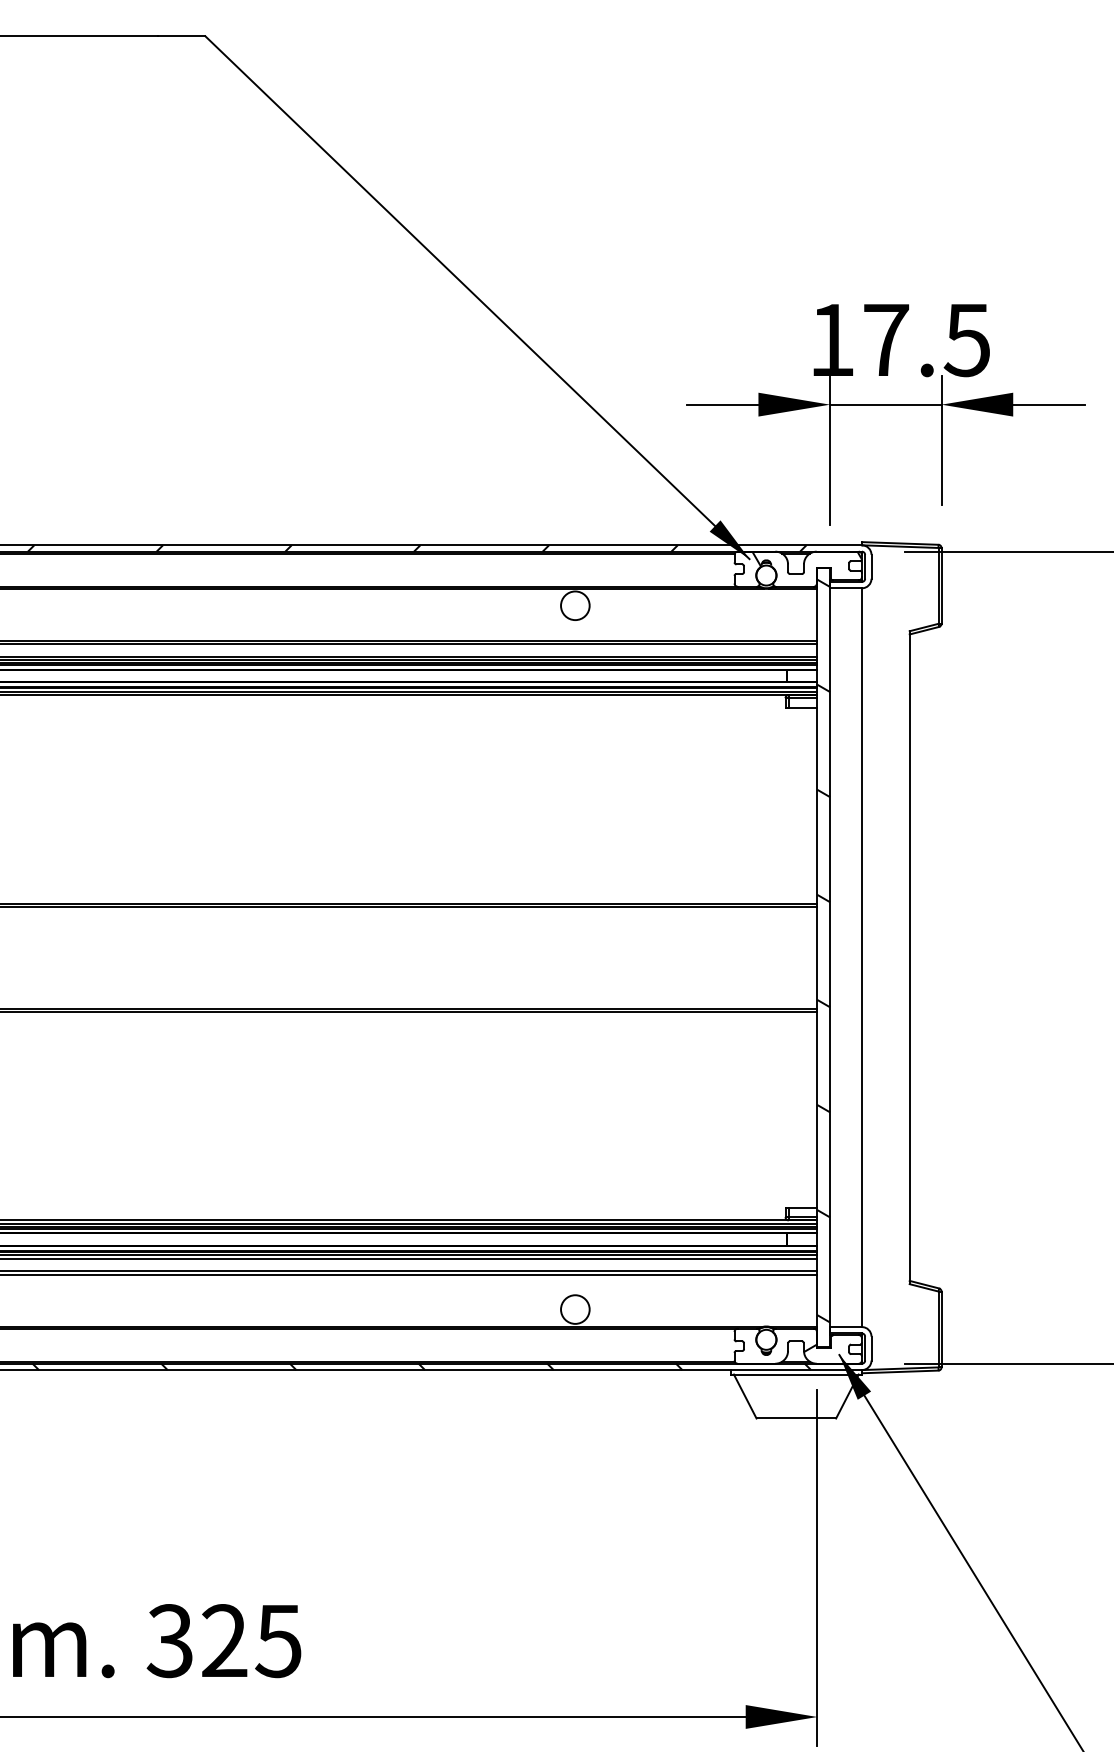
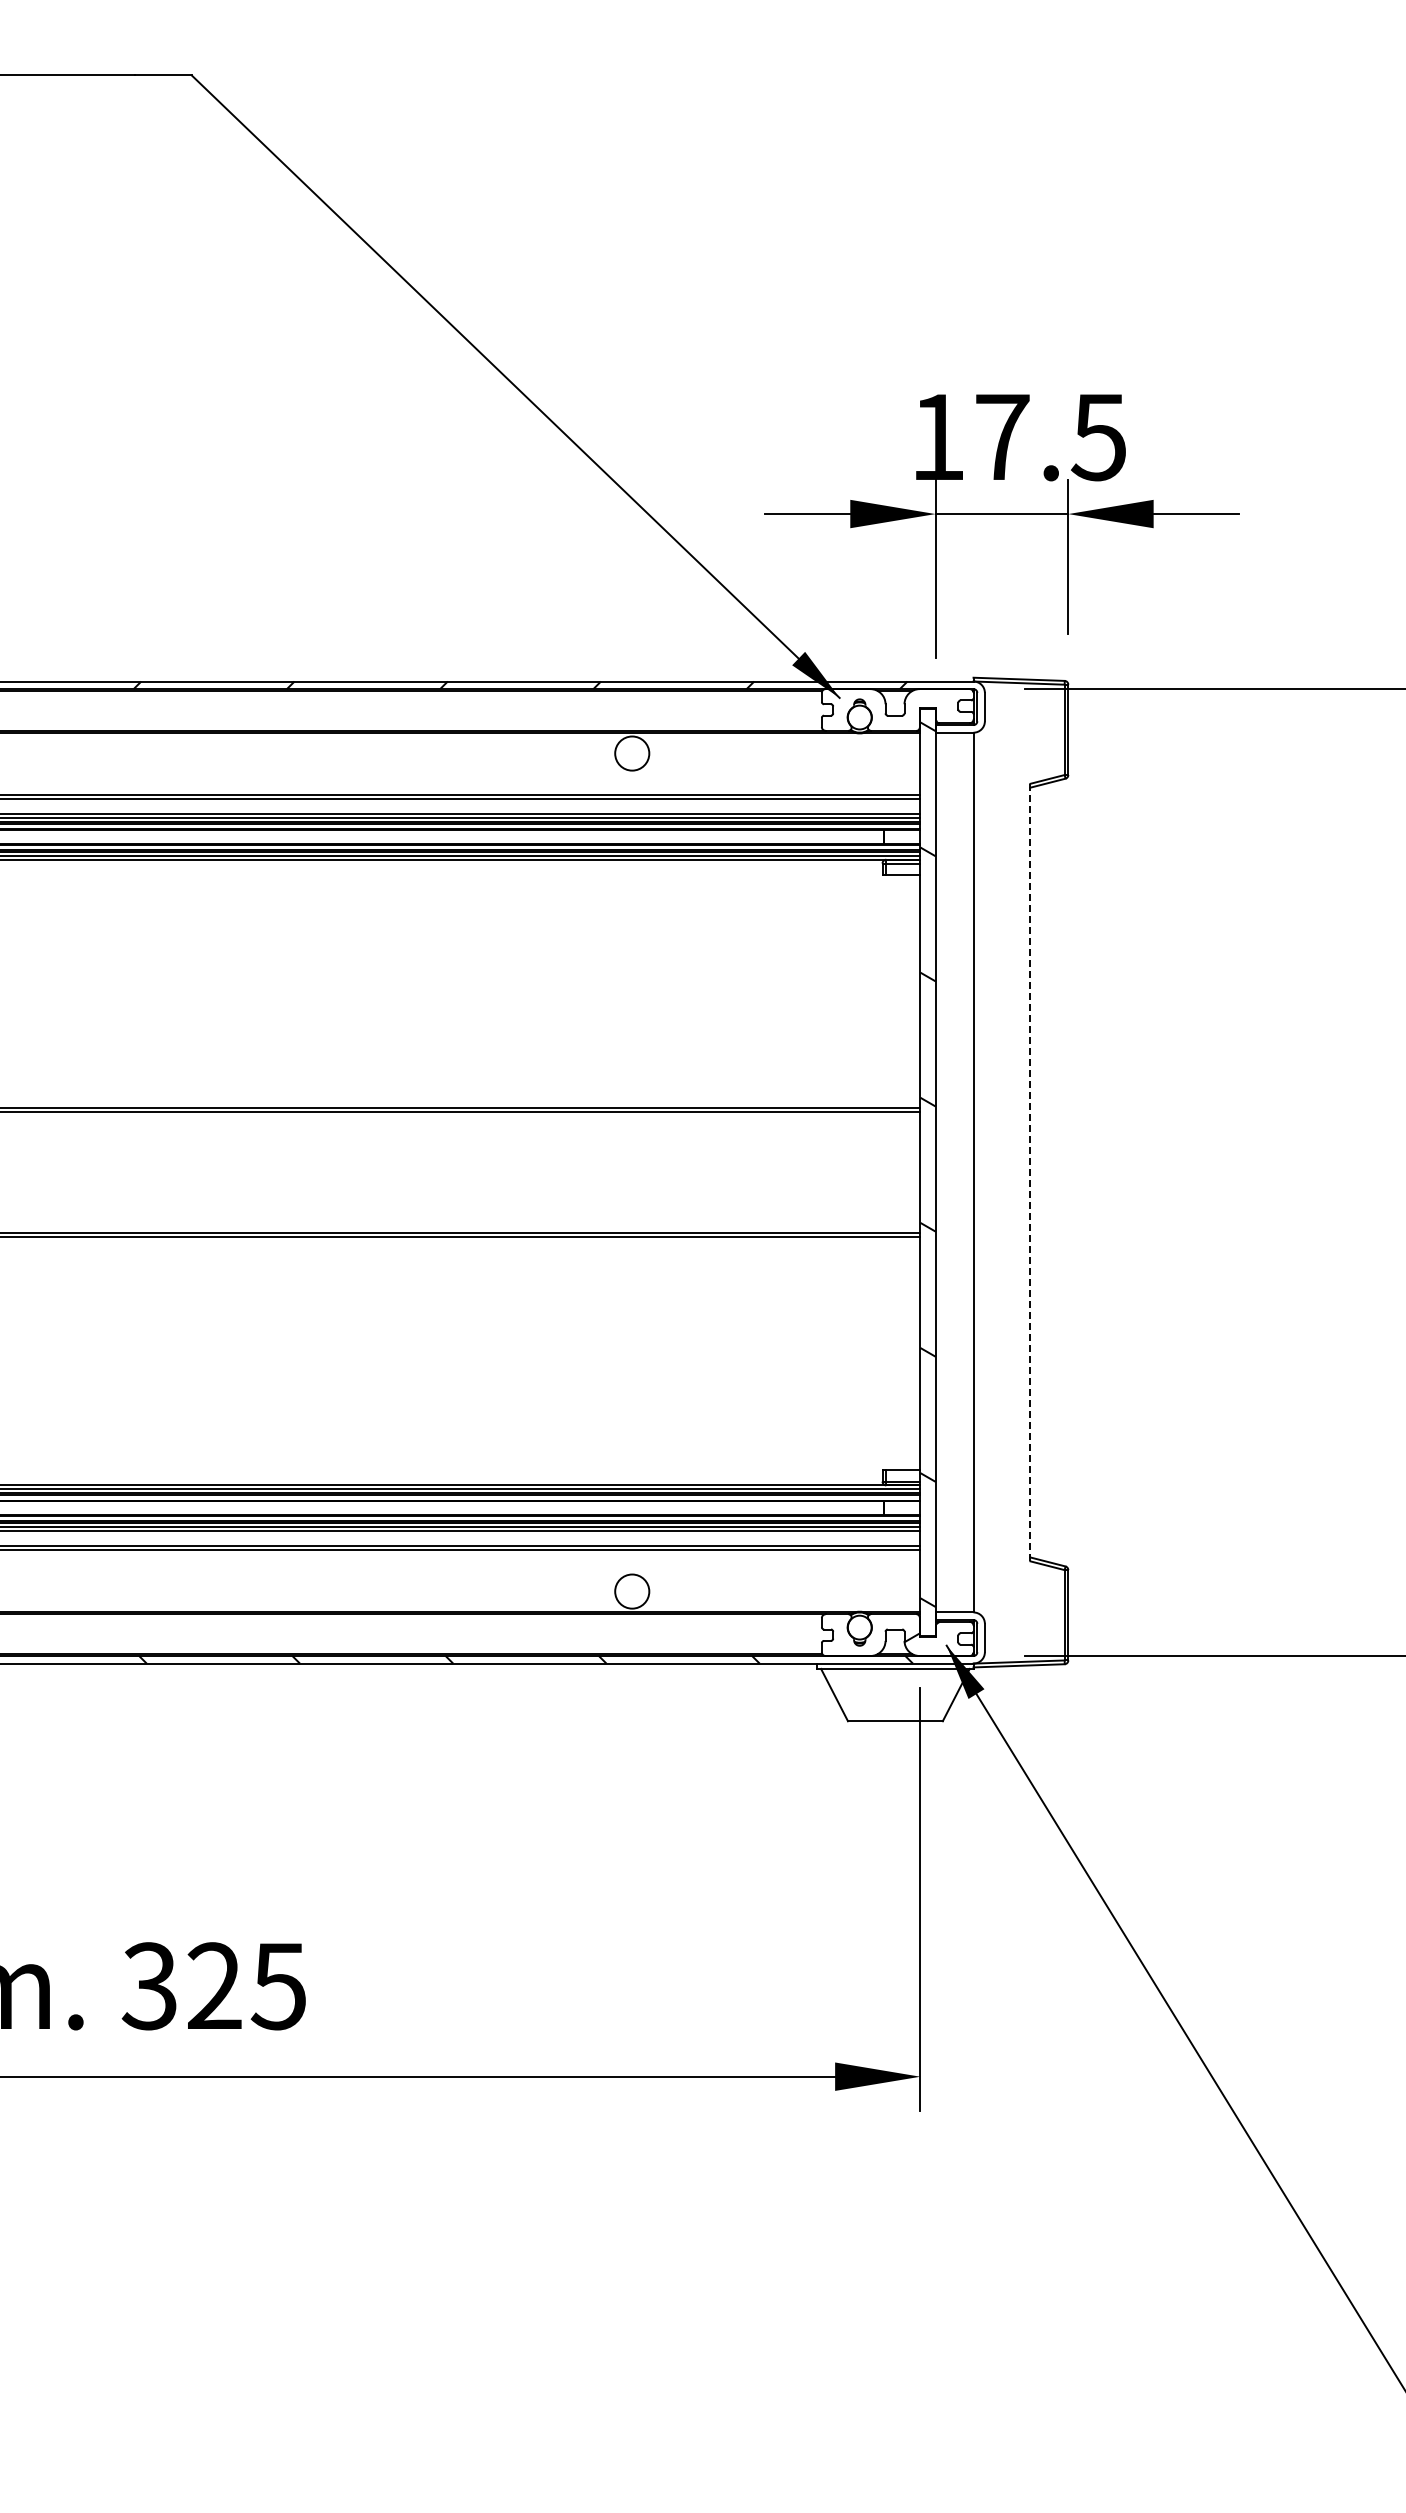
hatch: (807, 559) -> (908, 698), removed
line: (909, 957) -> (1030, 1172), solid -> dashed

